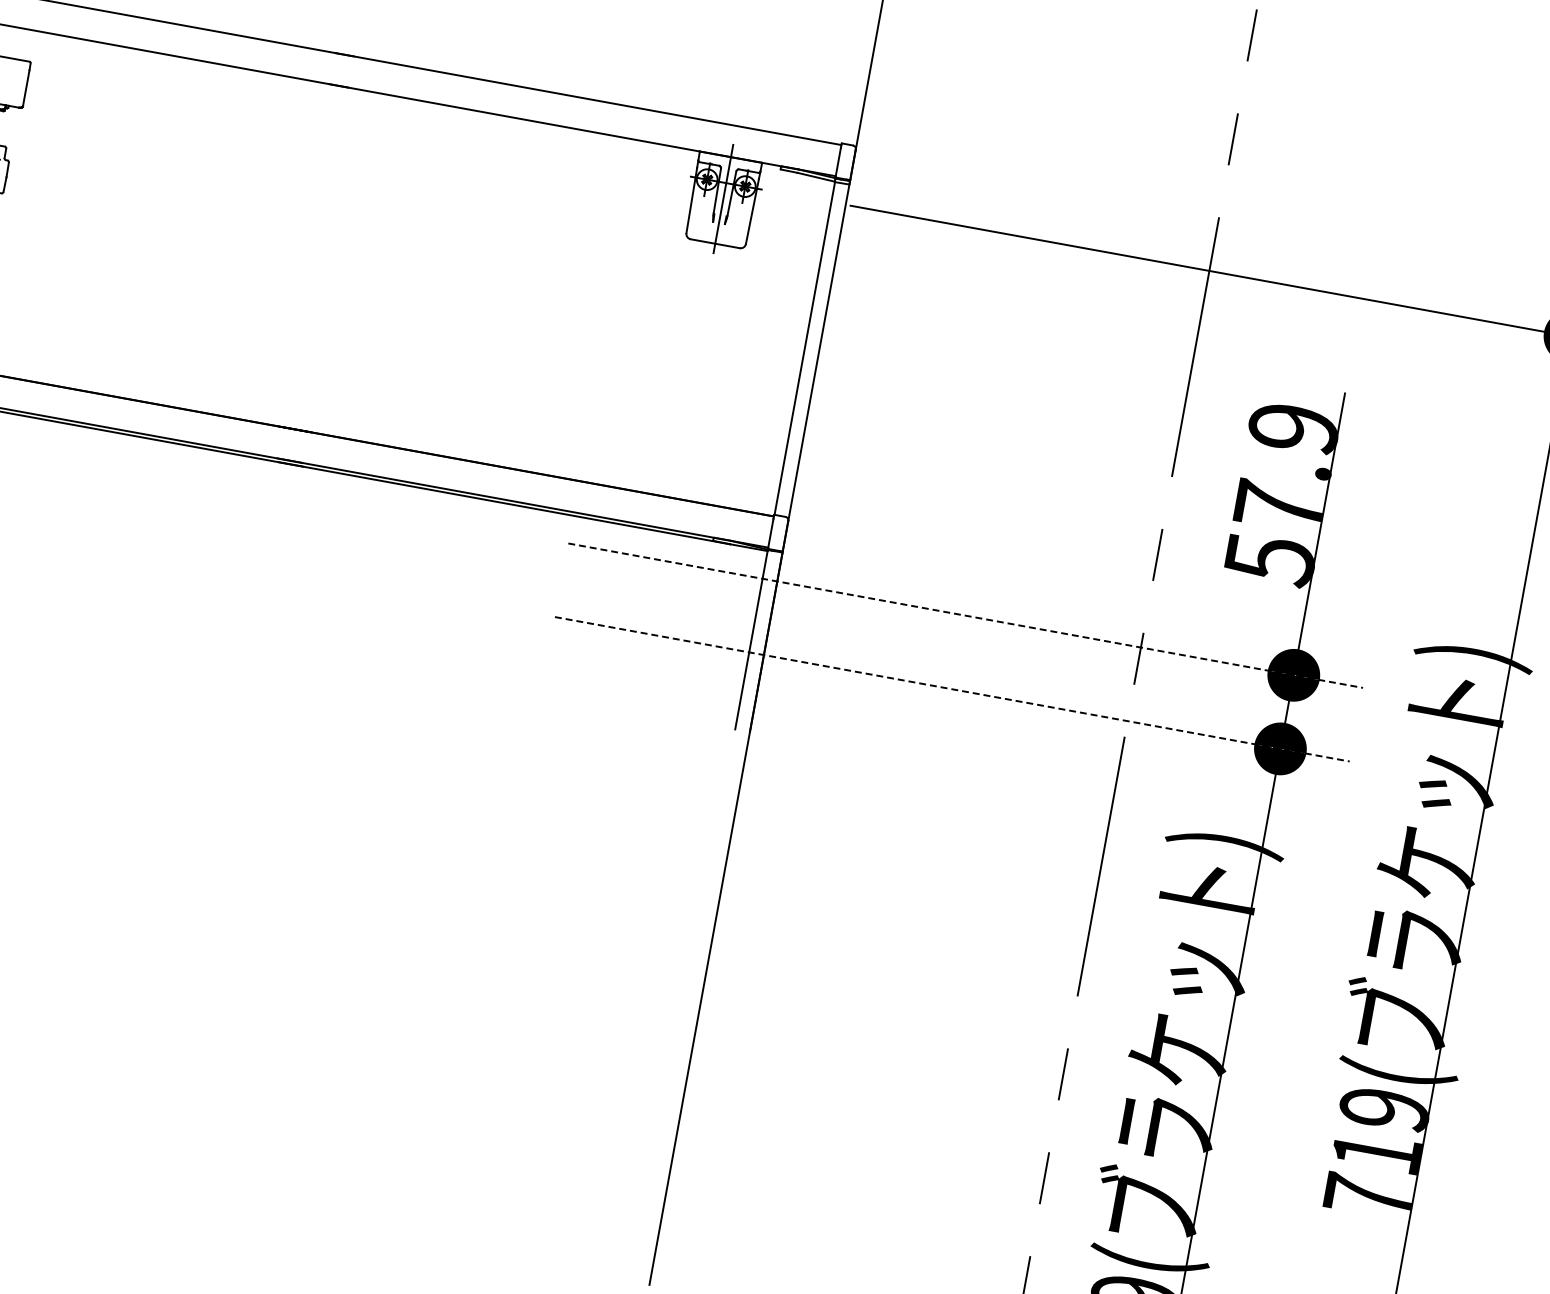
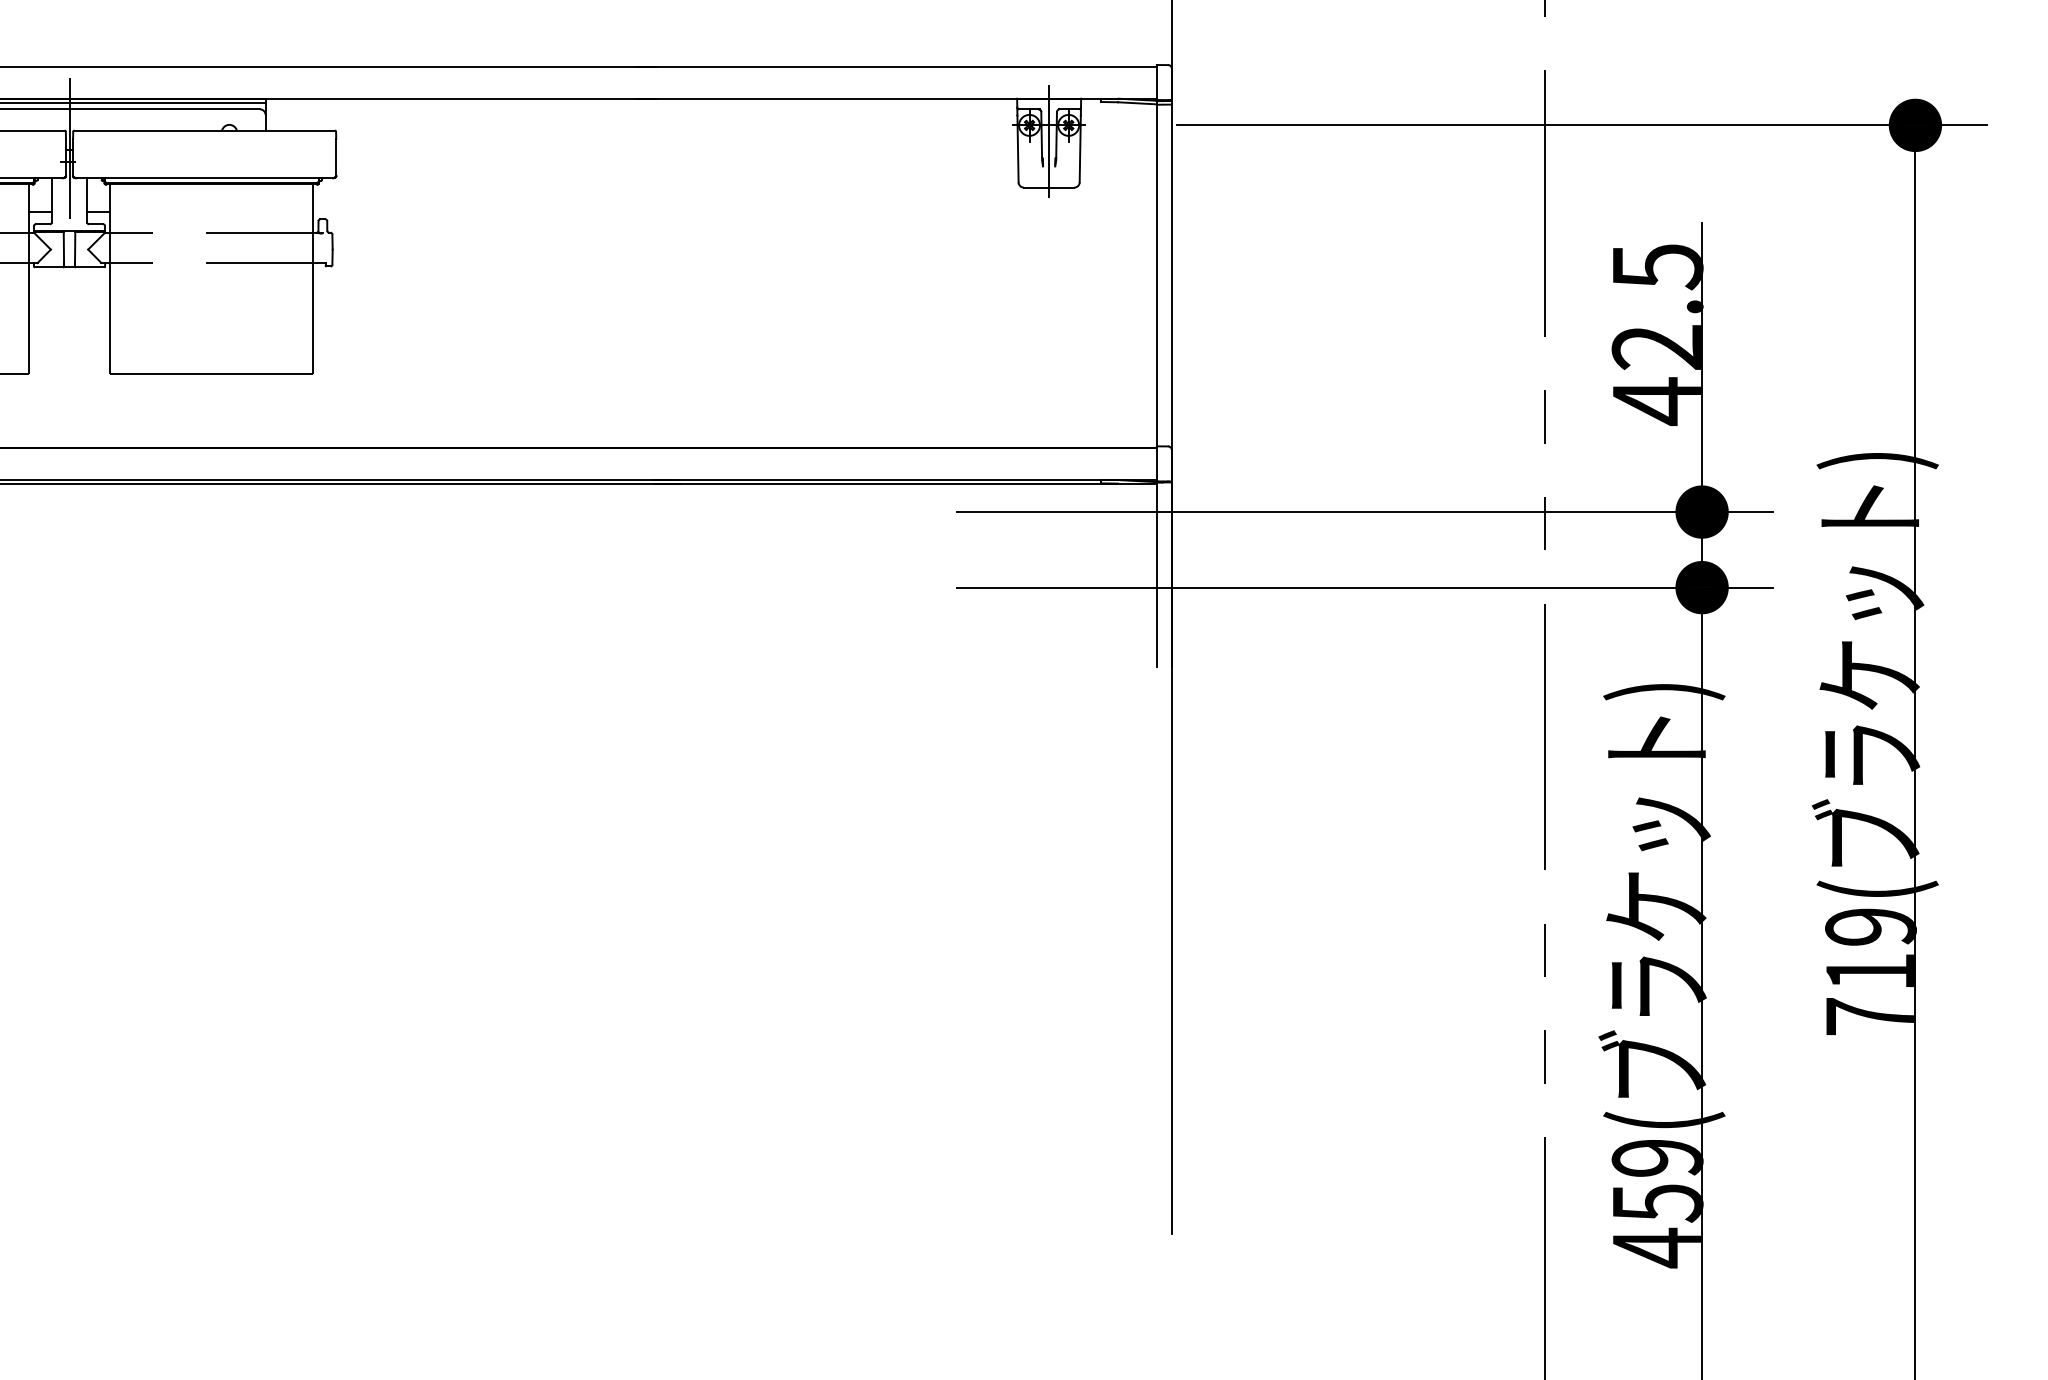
text: (1281, 494) -> (1657, 334), 57.9 -> 42.5
line: (965, 616) -> (1365, 512), dashed -> solid
line: (952, 689) -> (1365, 587), dashed -> solid

